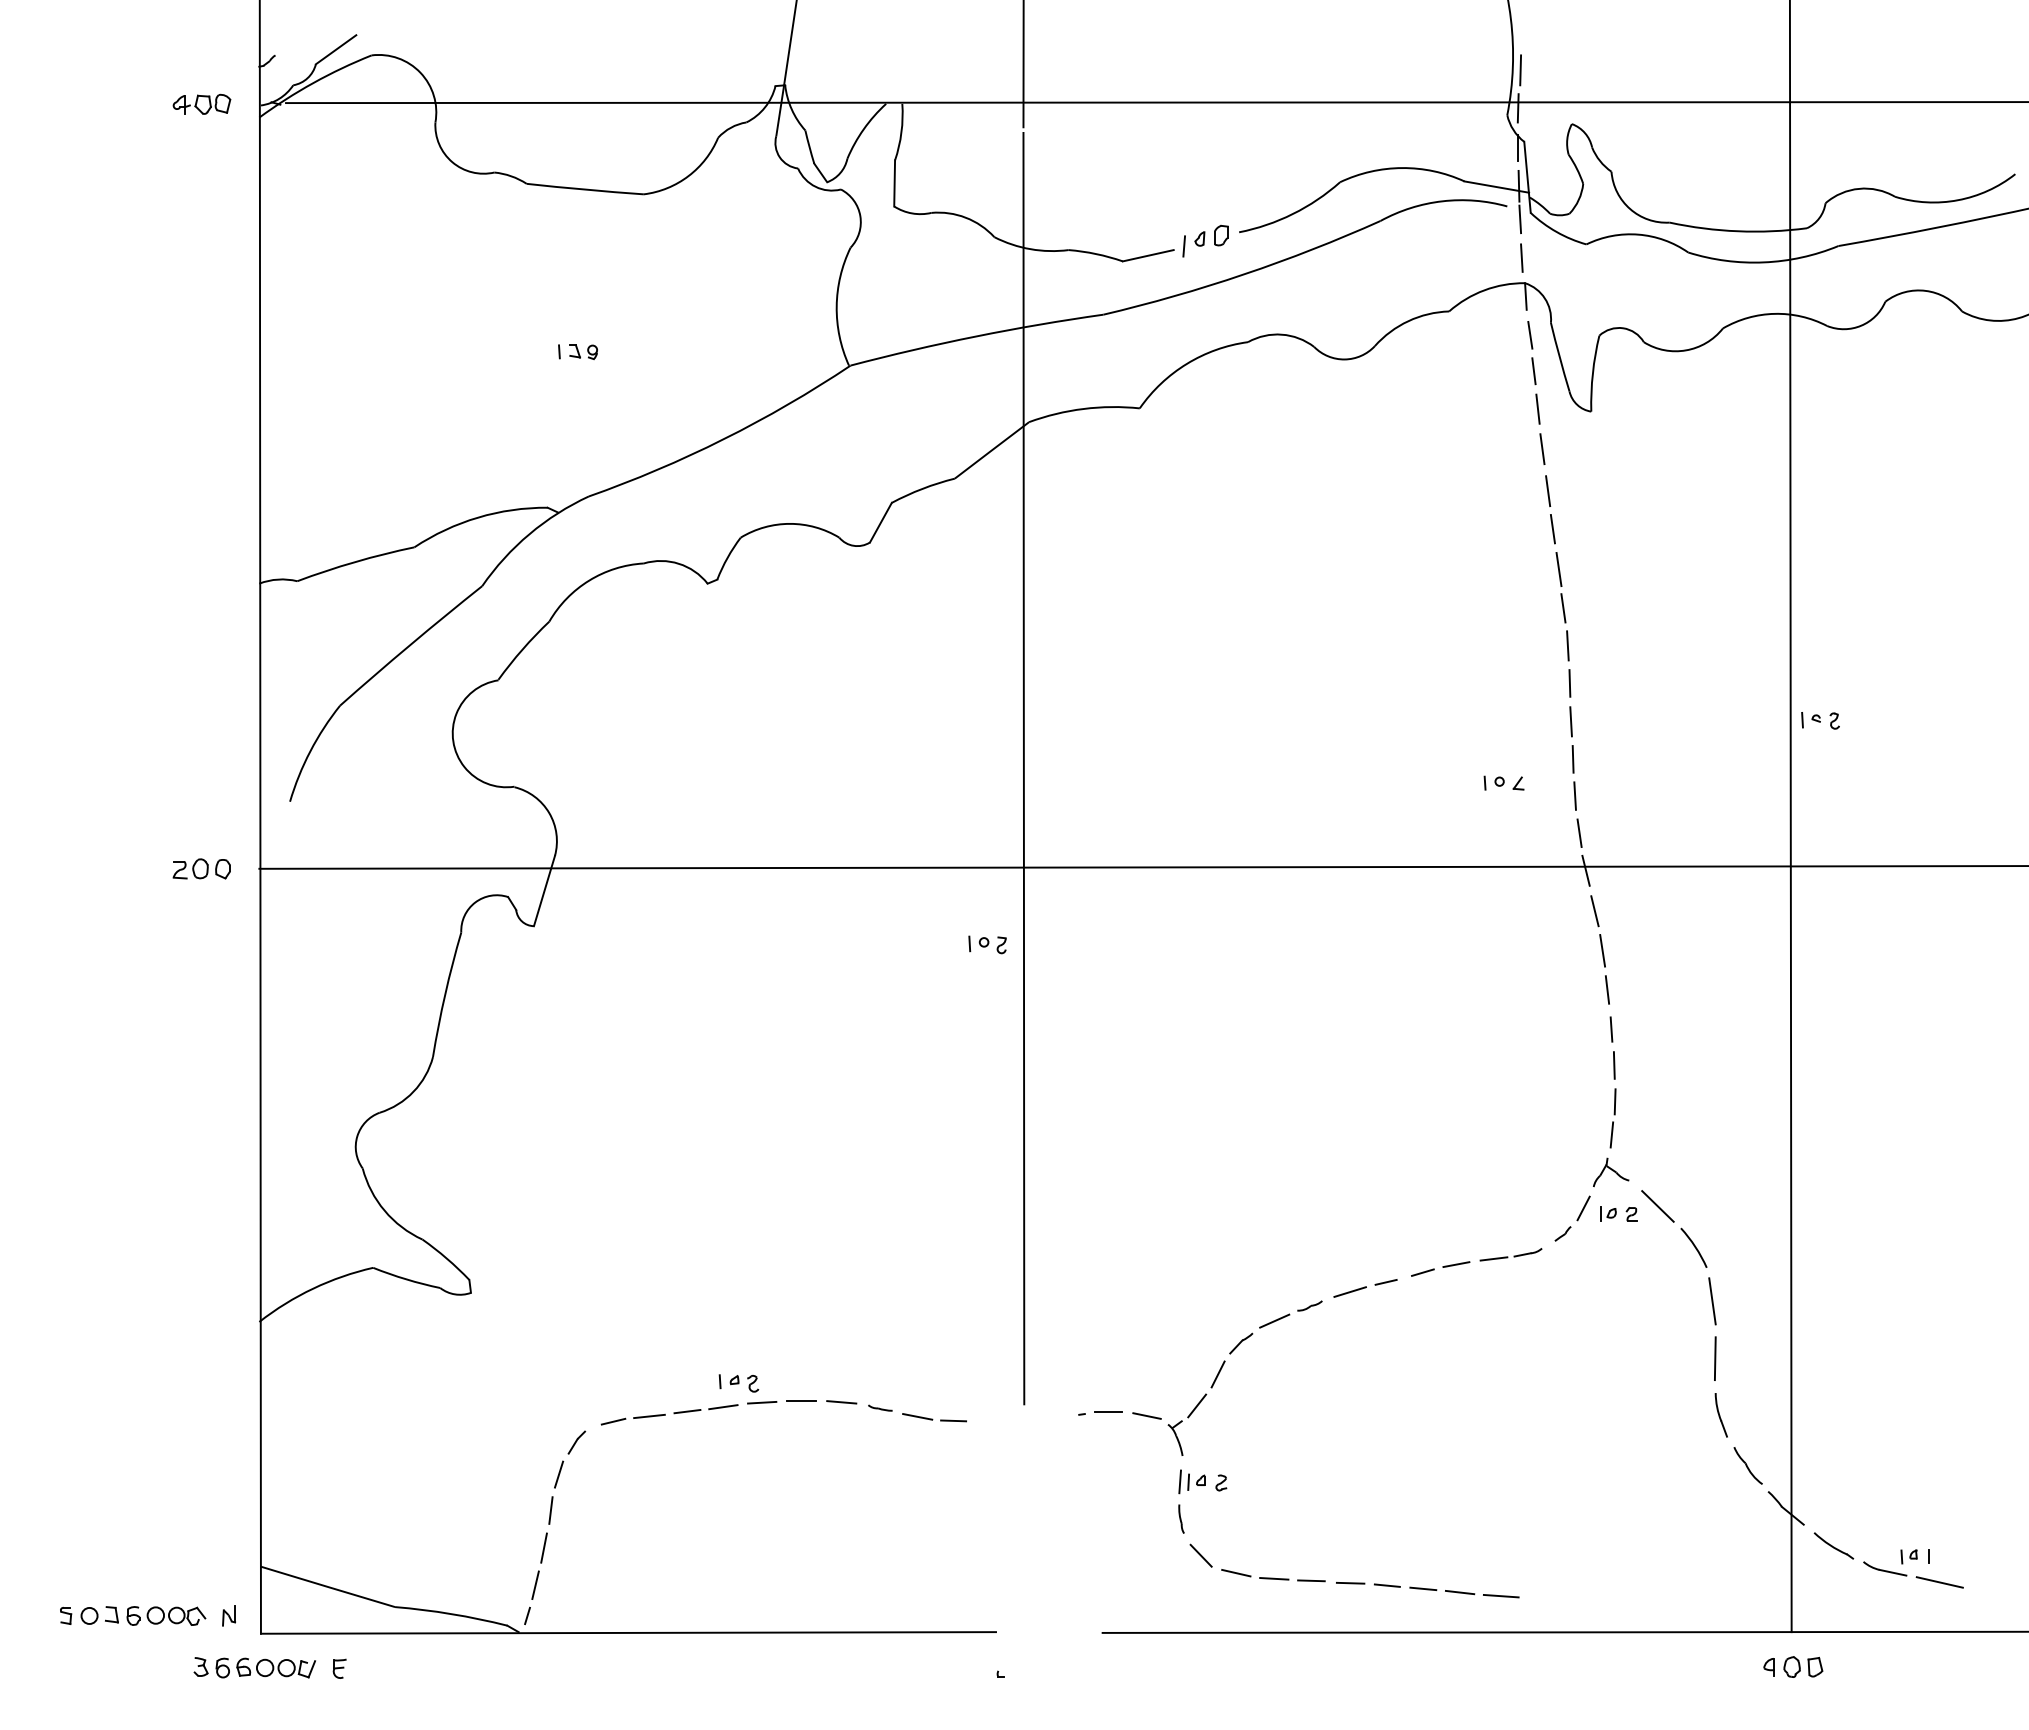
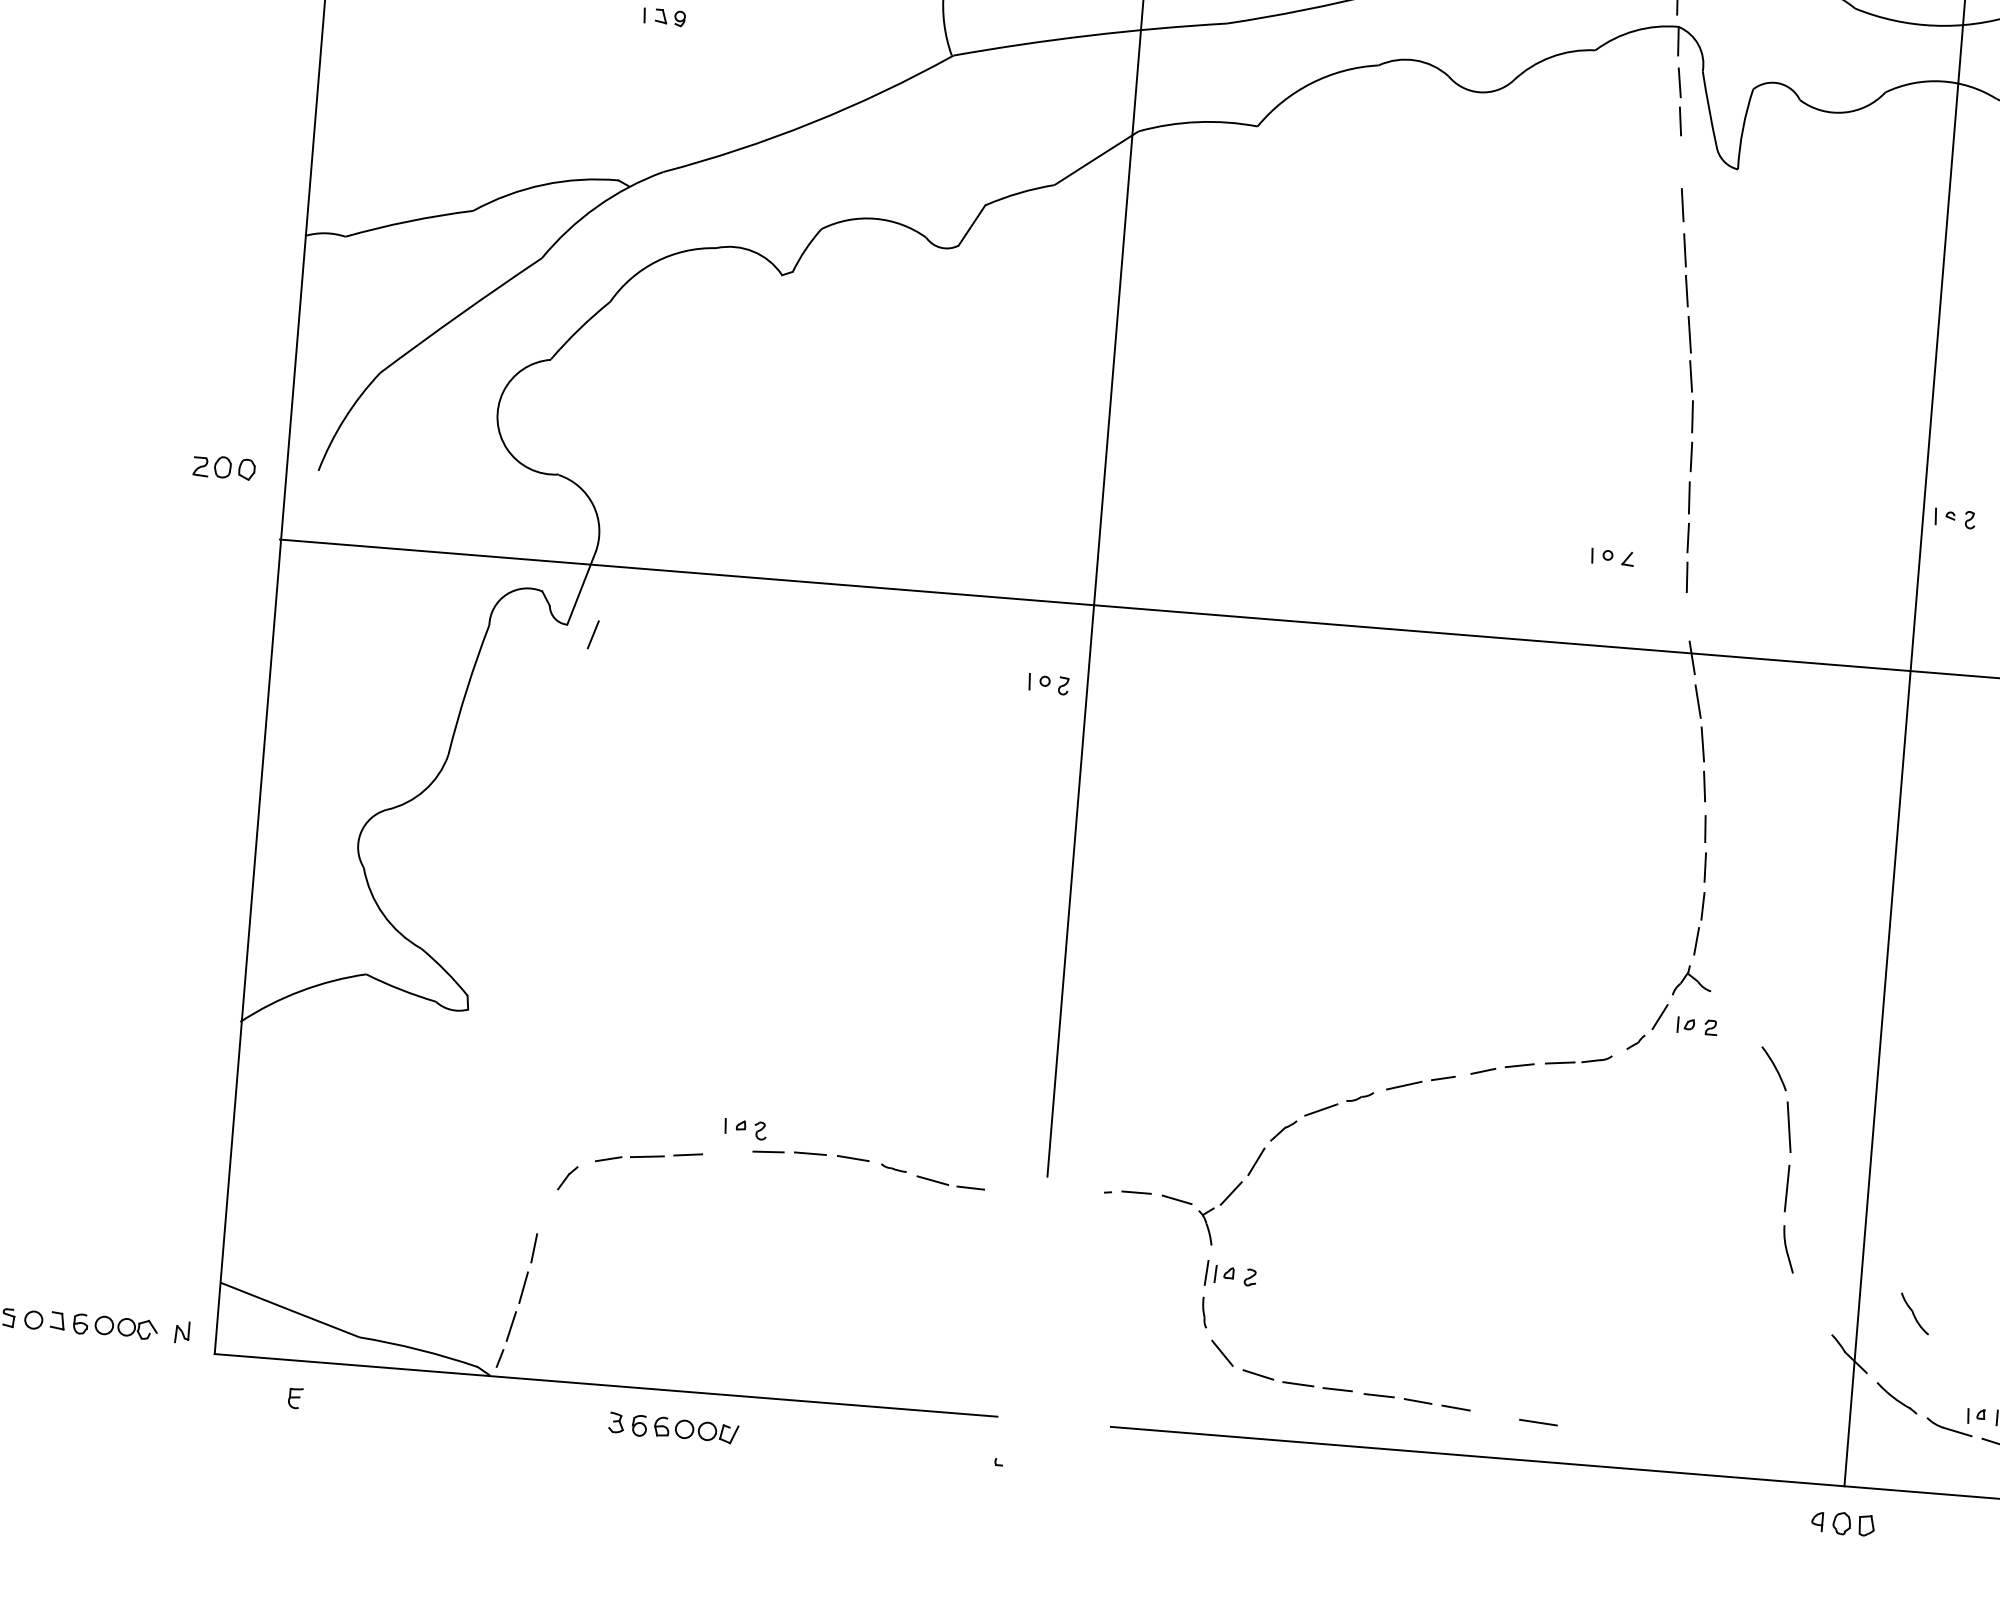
line: (1537, 408) -> (1680, 161), removed
line: (1579, 833) -> (1688, 617), removed
part: (201, 868) -> (223, 467), moved
line: (1657, 1206) -> (1738, 1021), removed
line: (723, 1407) -> (726, 1153), removed
part: (1747, 1465) -> (1914, 1313), moved
line: (559, 1474) -> (593, 634), moved
line: (1459, 1592) -> (1494, 1415), removed
part: (254, 1667) -> (673, 1427), moved

